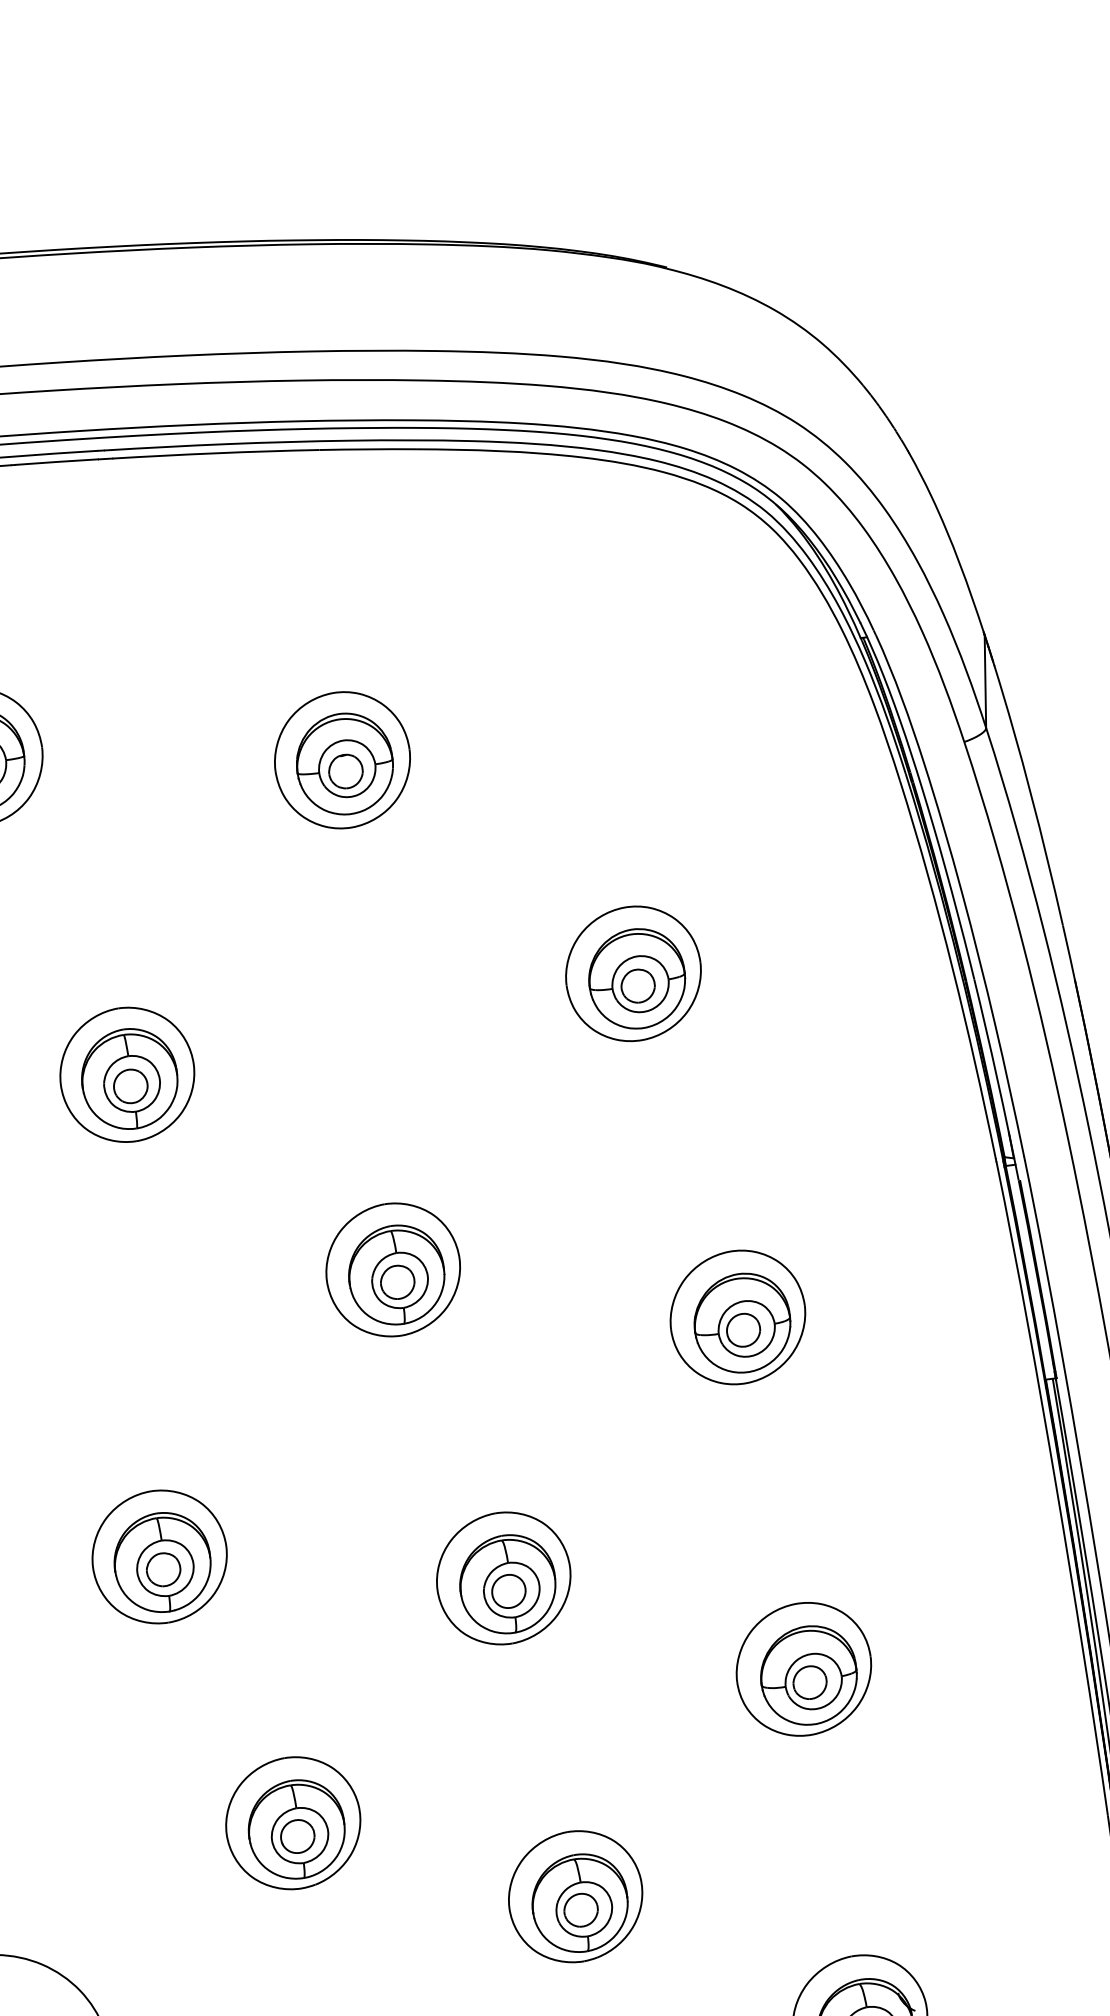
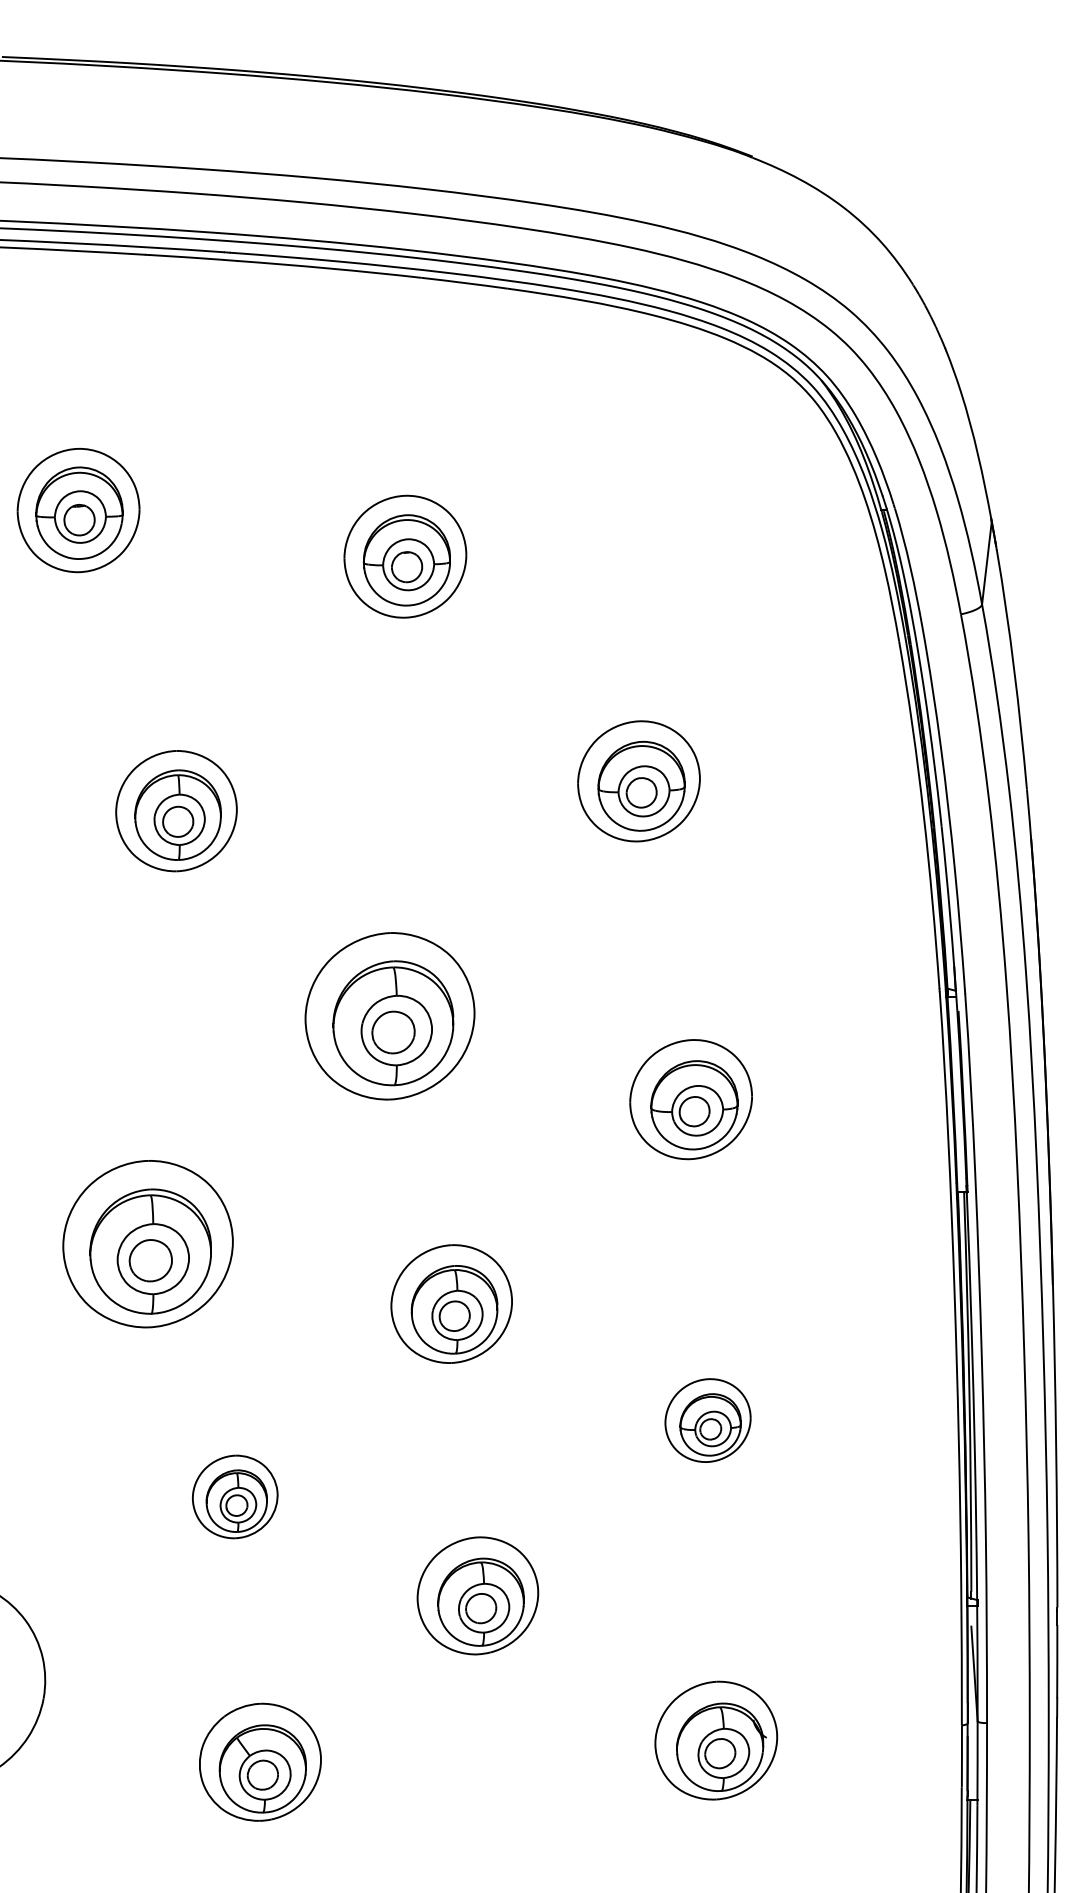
part: (392, 1270) -> (389, 1016), size x1.4
part: (158, 1556) -> (147, 1243), size x1.4
part: (803, 1669) -> (707, 1420), size x0.7
part: (292, 1822) -> (234, 1496), size x0.7

